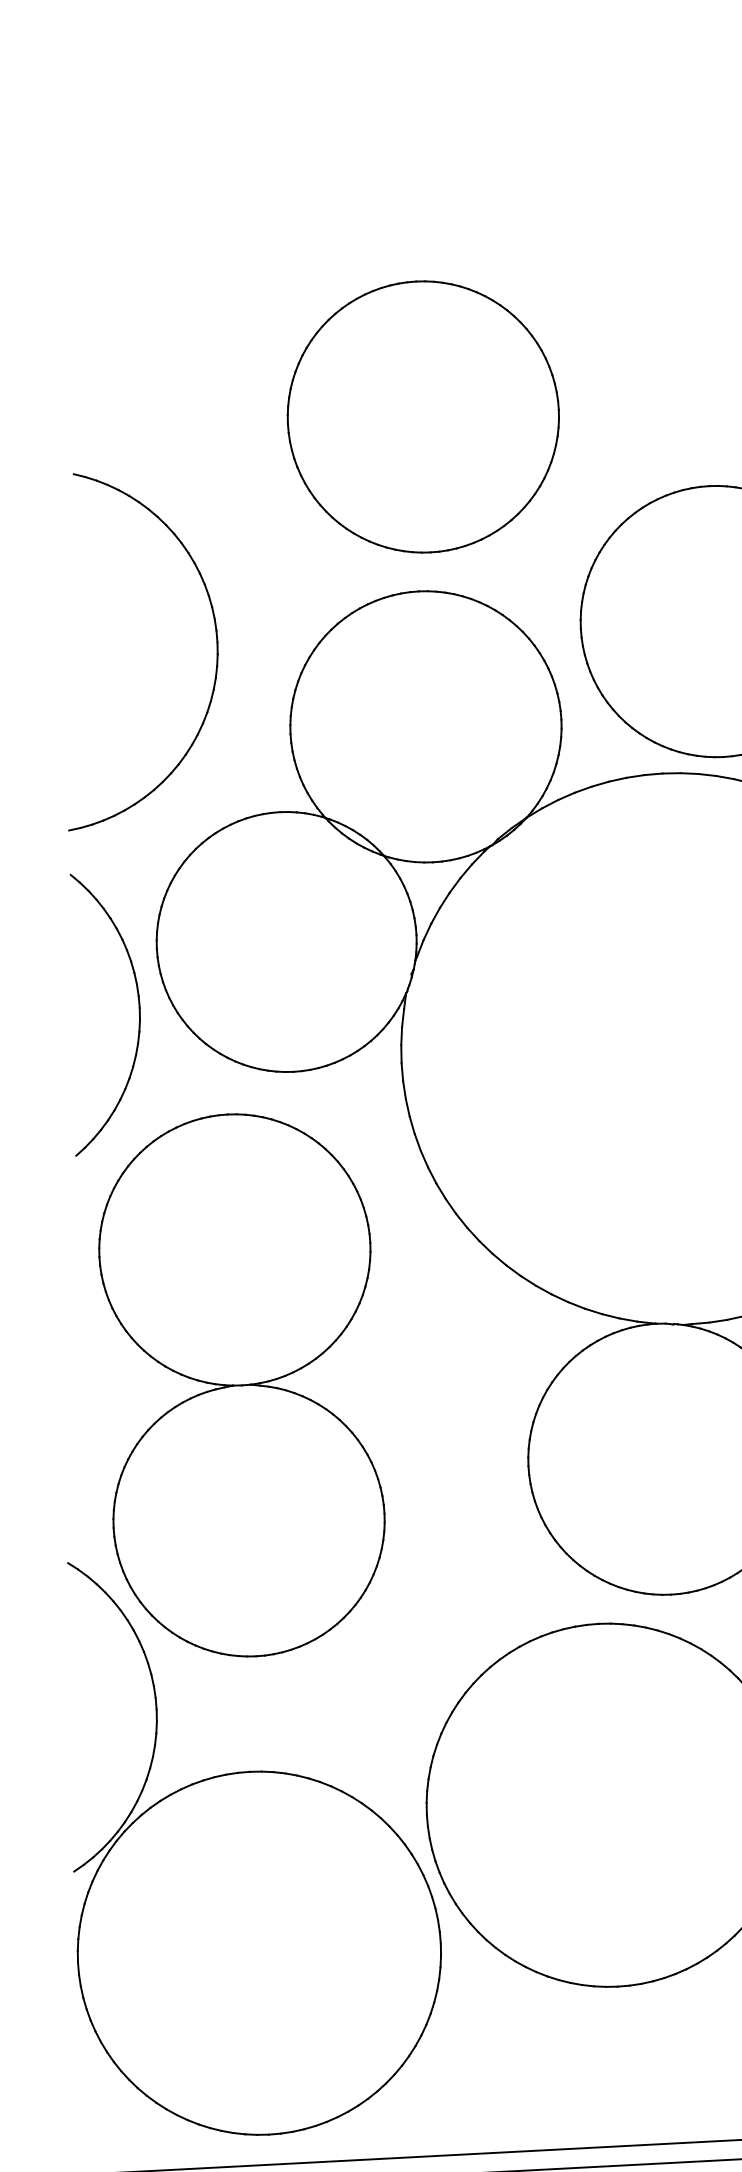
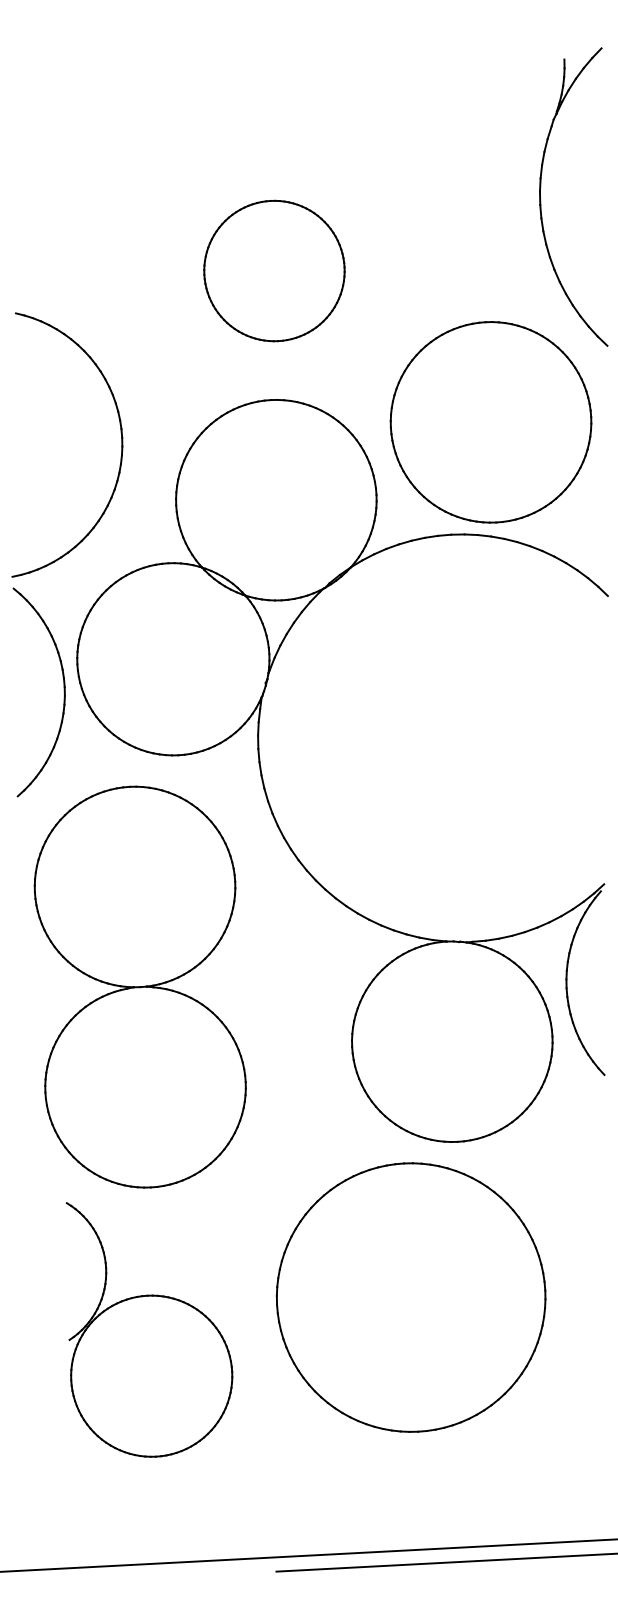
part: (423, 416) -> (274, 270), size x0.7
part: (138, 1015) -> (63, 692), moved
part: (254, 1848) -> (149, 1329), size x0.6

